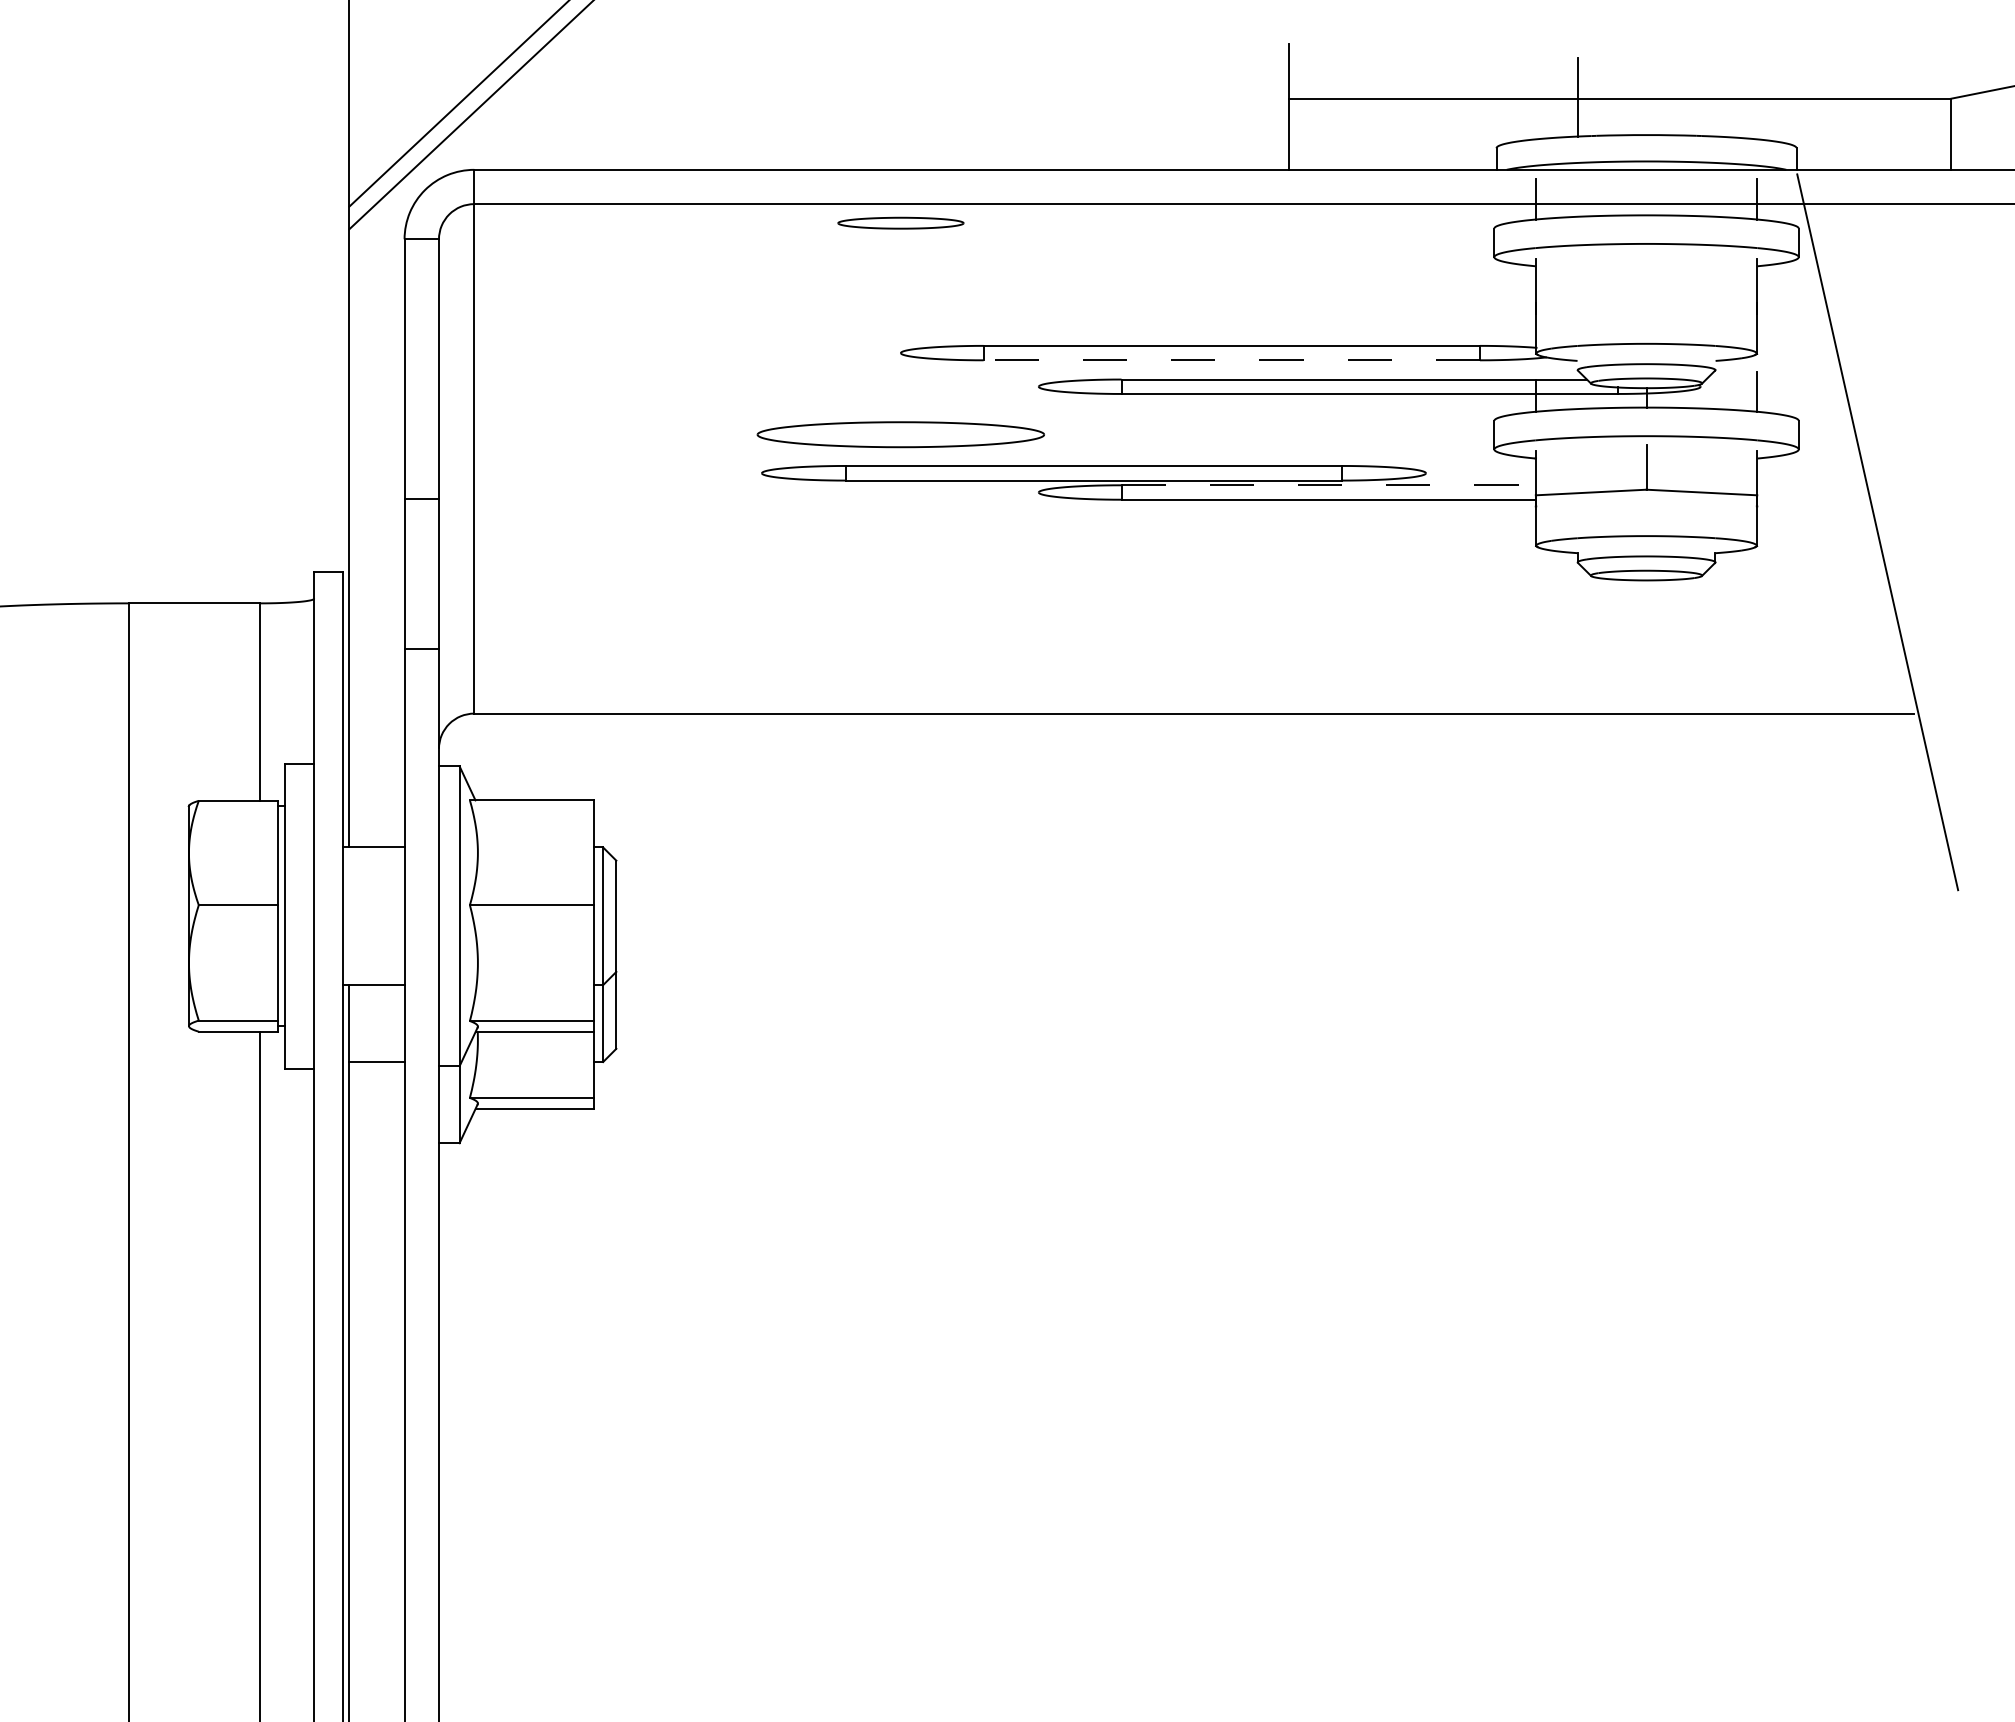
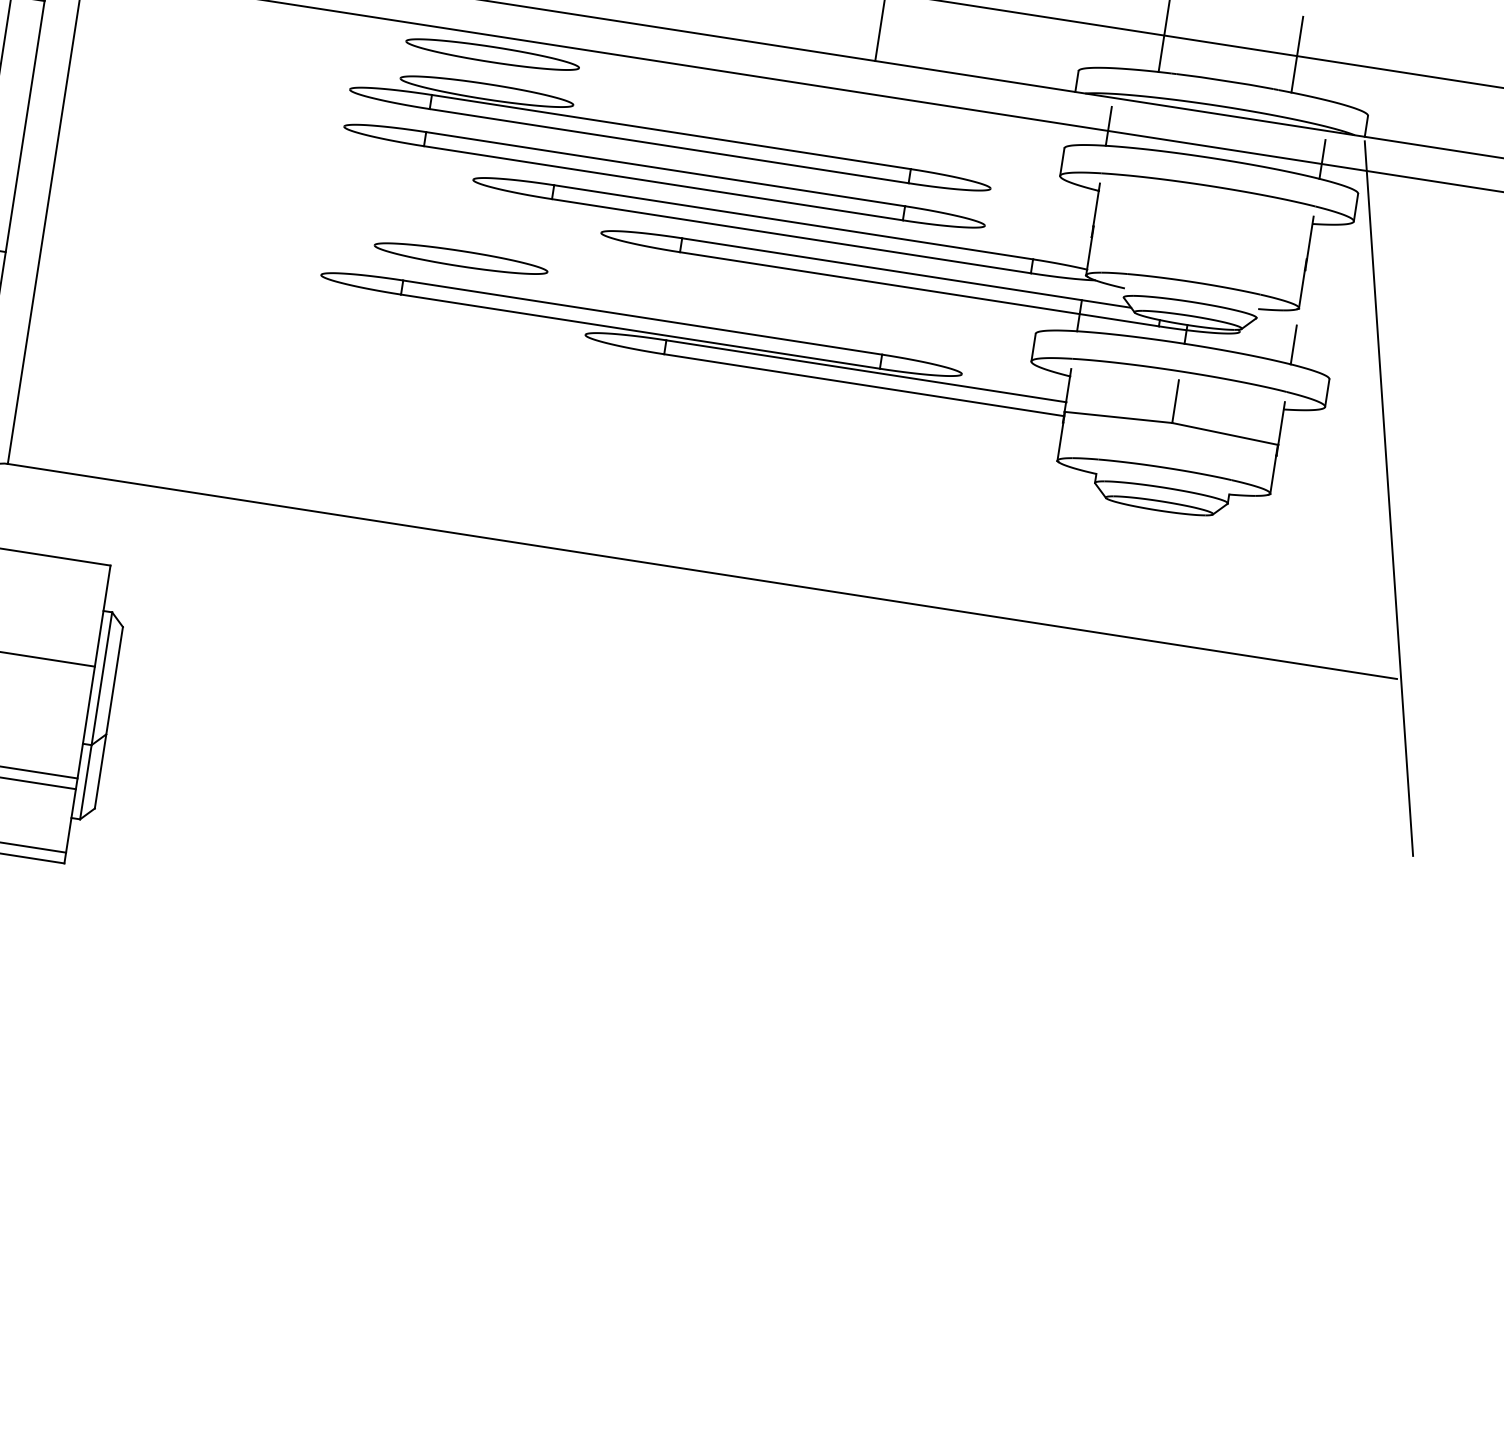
line: (1715, 97) -> (1297, 54), added
part: (900, 222) -> (492, 53), size x1.43
part: (1093, 271) -> (671, 129), added
part: (1093, 319) -> (664, 176), added
line: (1231, 360) -> (791, 236), dashed -> solid
part: (900, 434) -> (460, 258), size x0.62
line: (1329, 485) -> (867, 371), dashed -> solid

